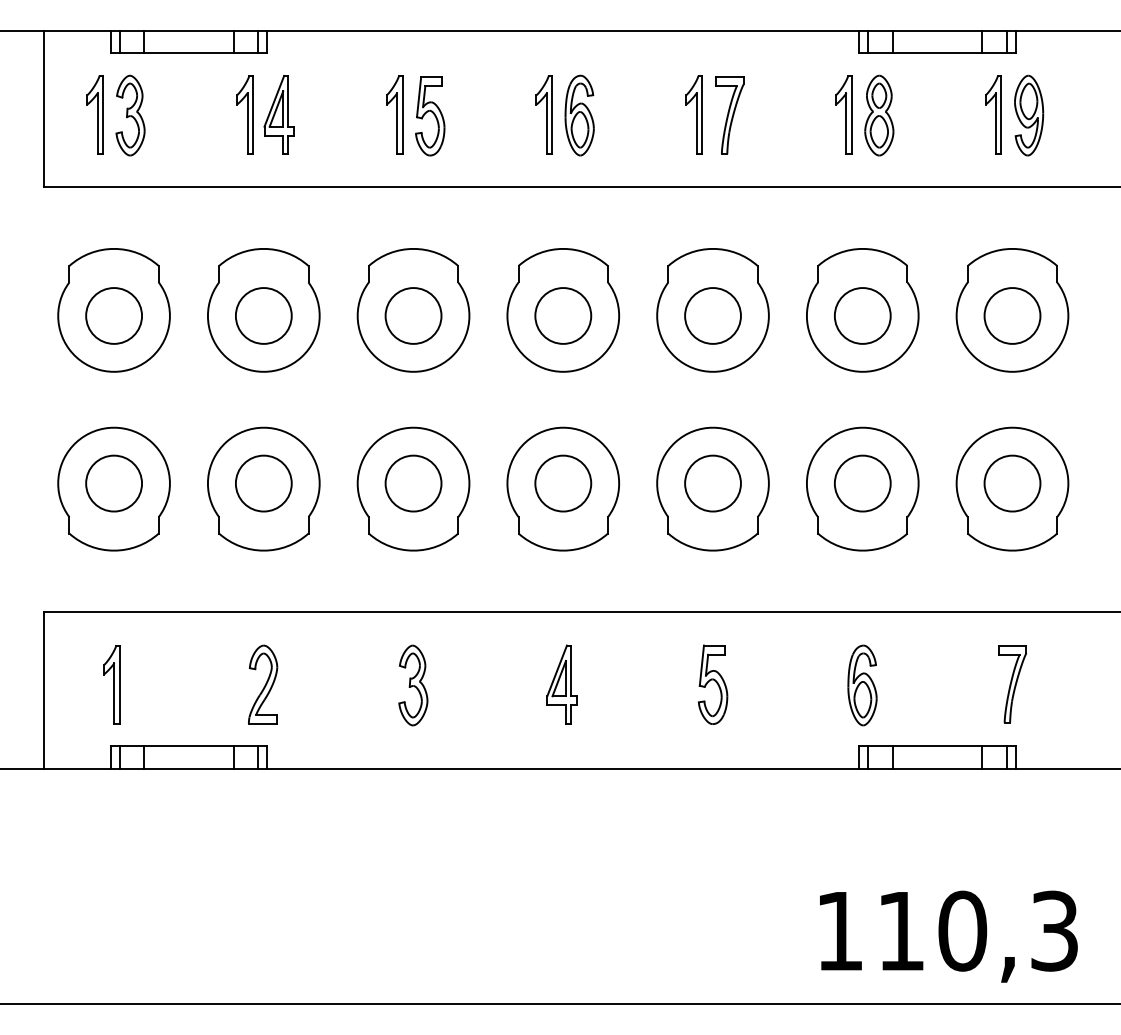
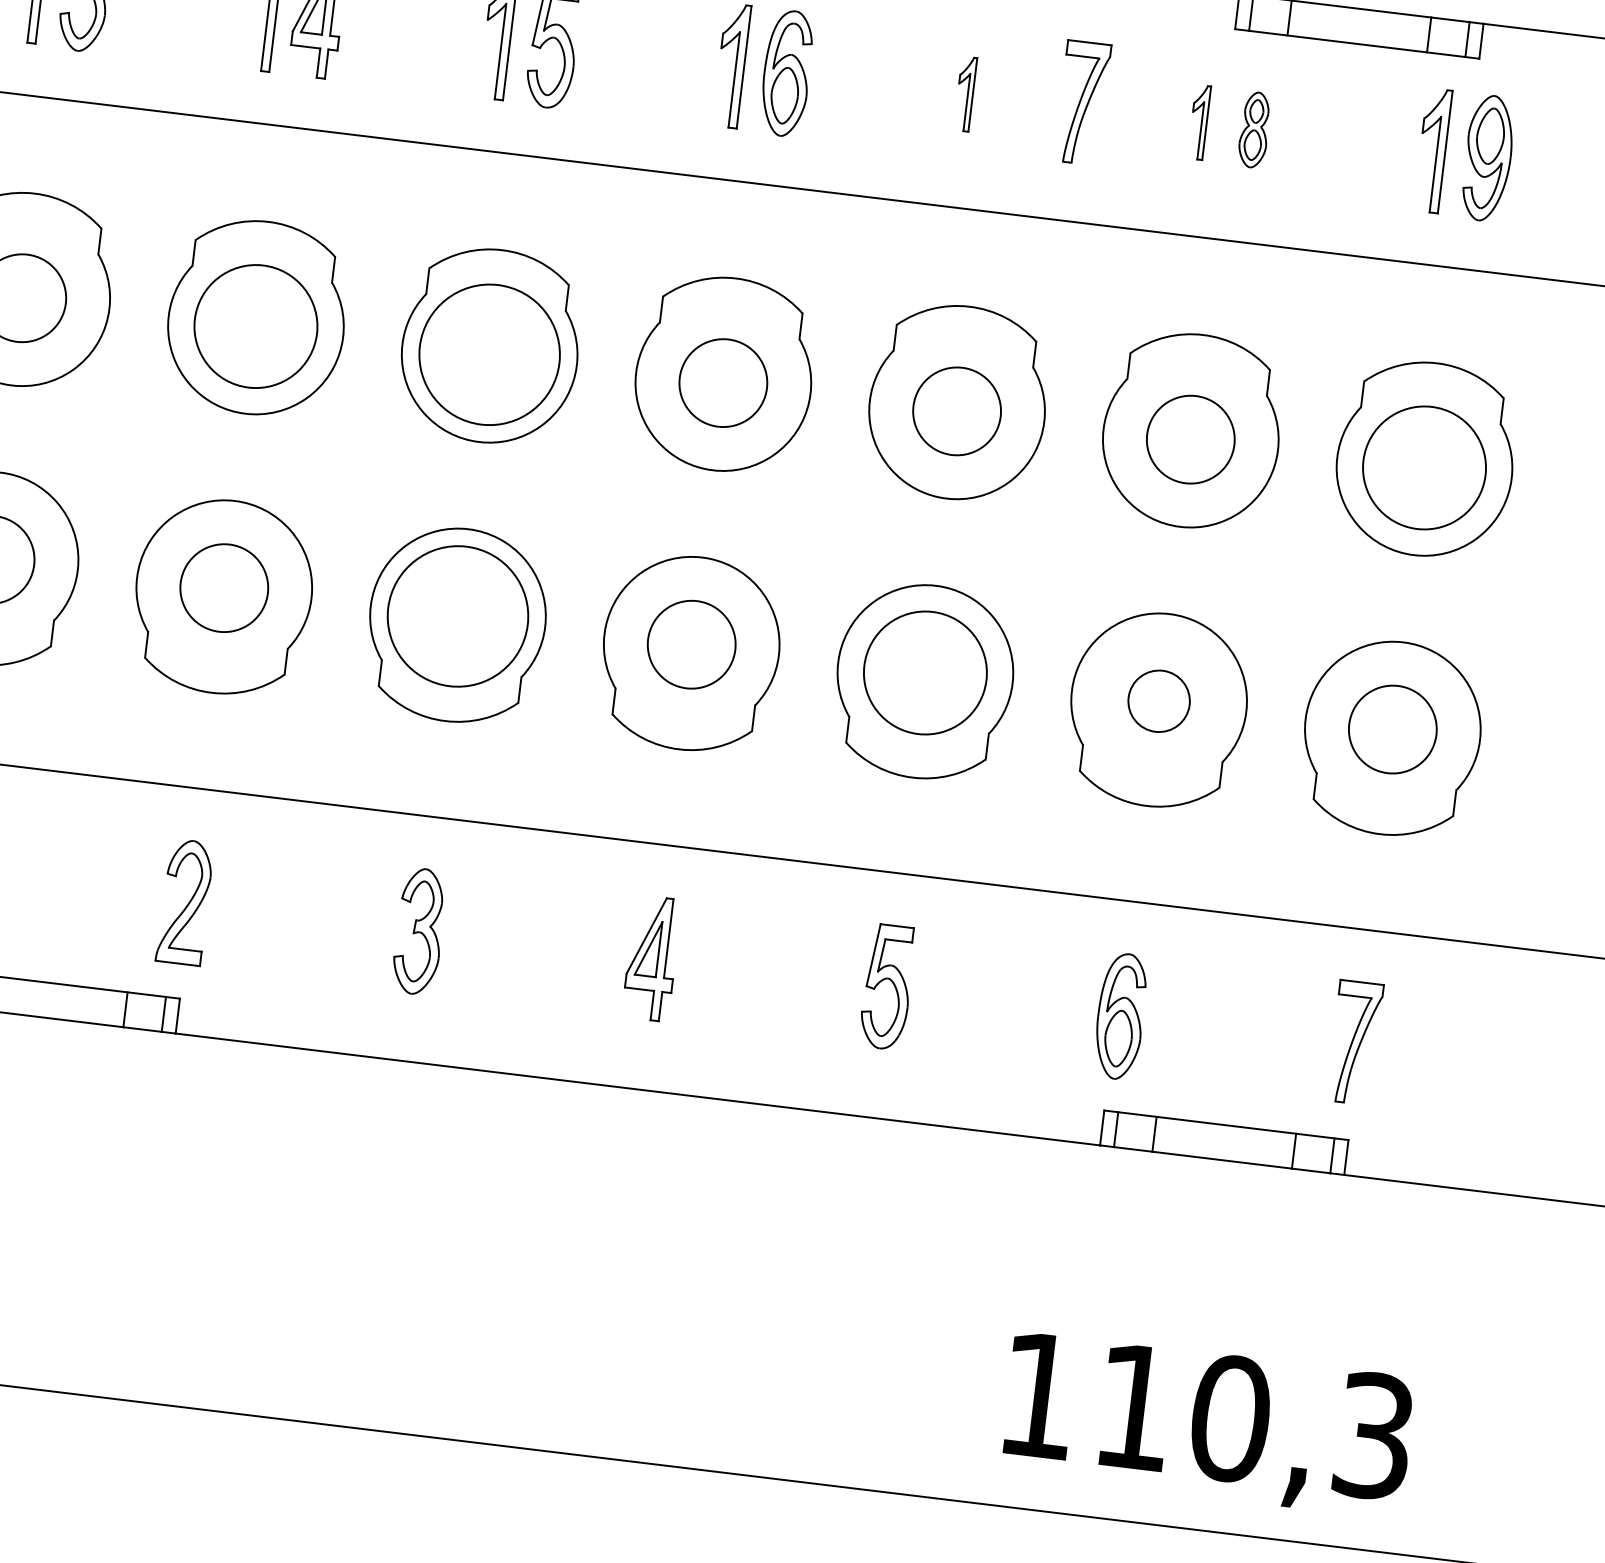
part: (693, 114) -> (964, 93), size x0.6
part: (843, 114) -> (1198, 121), size x0.6
part: (729, 115) -> (1082, 102), moved
part: (879, 115) -> (1254, 129), size x0.6
circle: (263, 315) -> (255, 325), size x1.4
circle: (413, 315) -> (489, 354), size x1.6
circle: (1012, 315) -> (1424, 467), size x1.4
circle: (413, 483) -> (457, 616), size x1.6
circle: (712, 483) -> (924, 672), size x1.4
circle: (862, 483) -> (1158, 701), size x0.7

